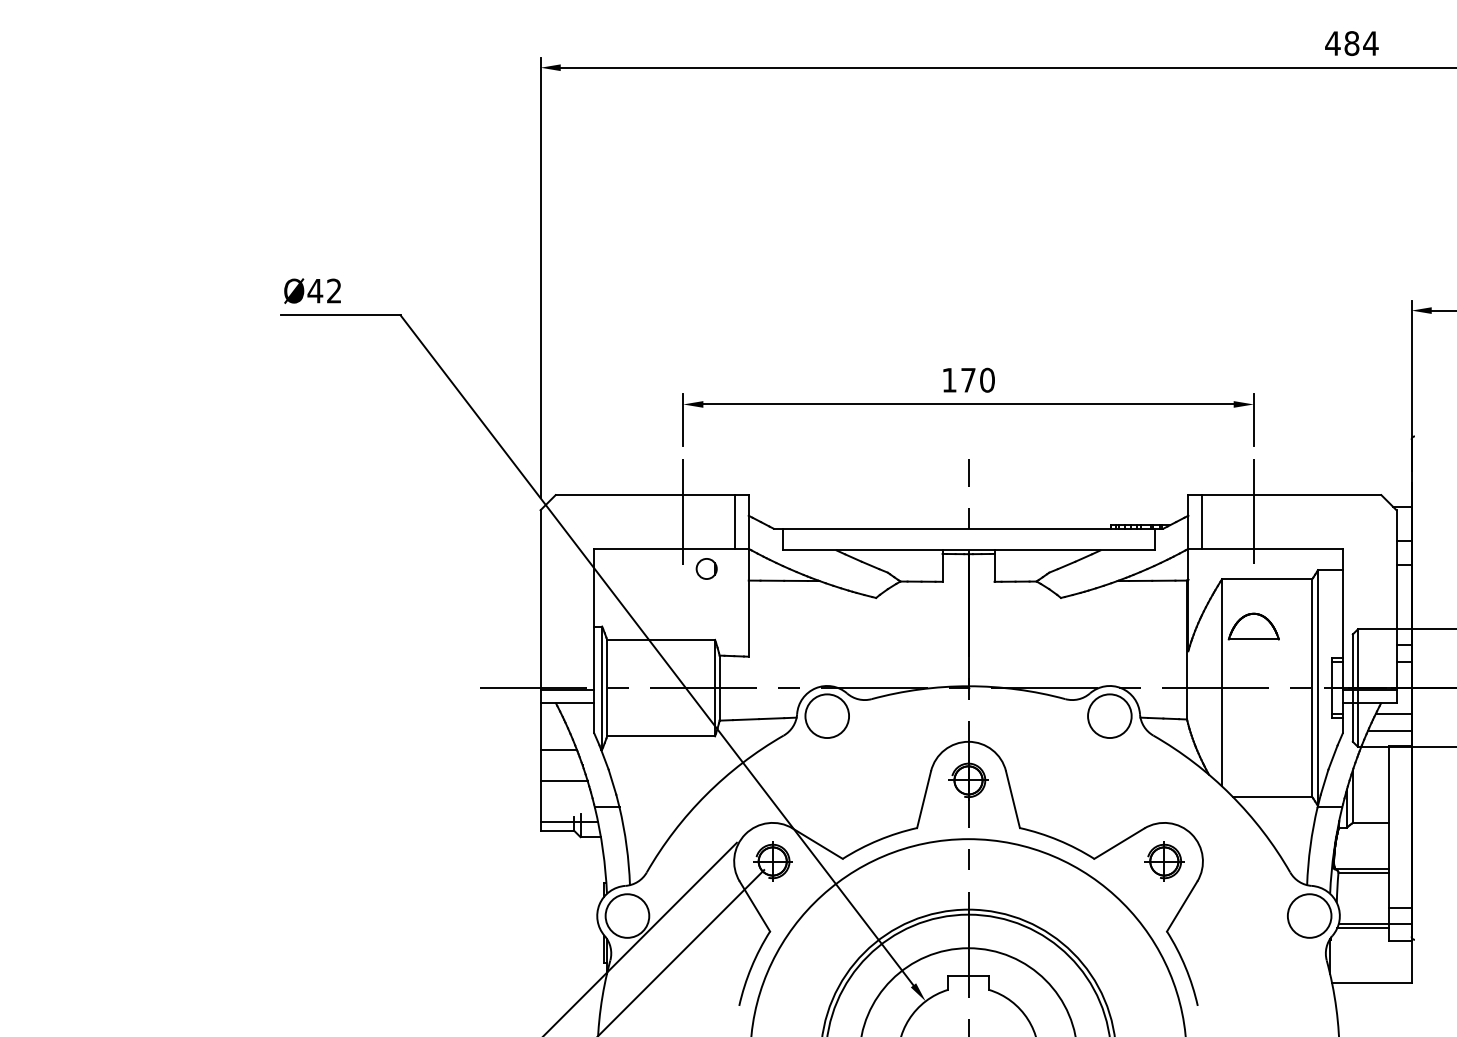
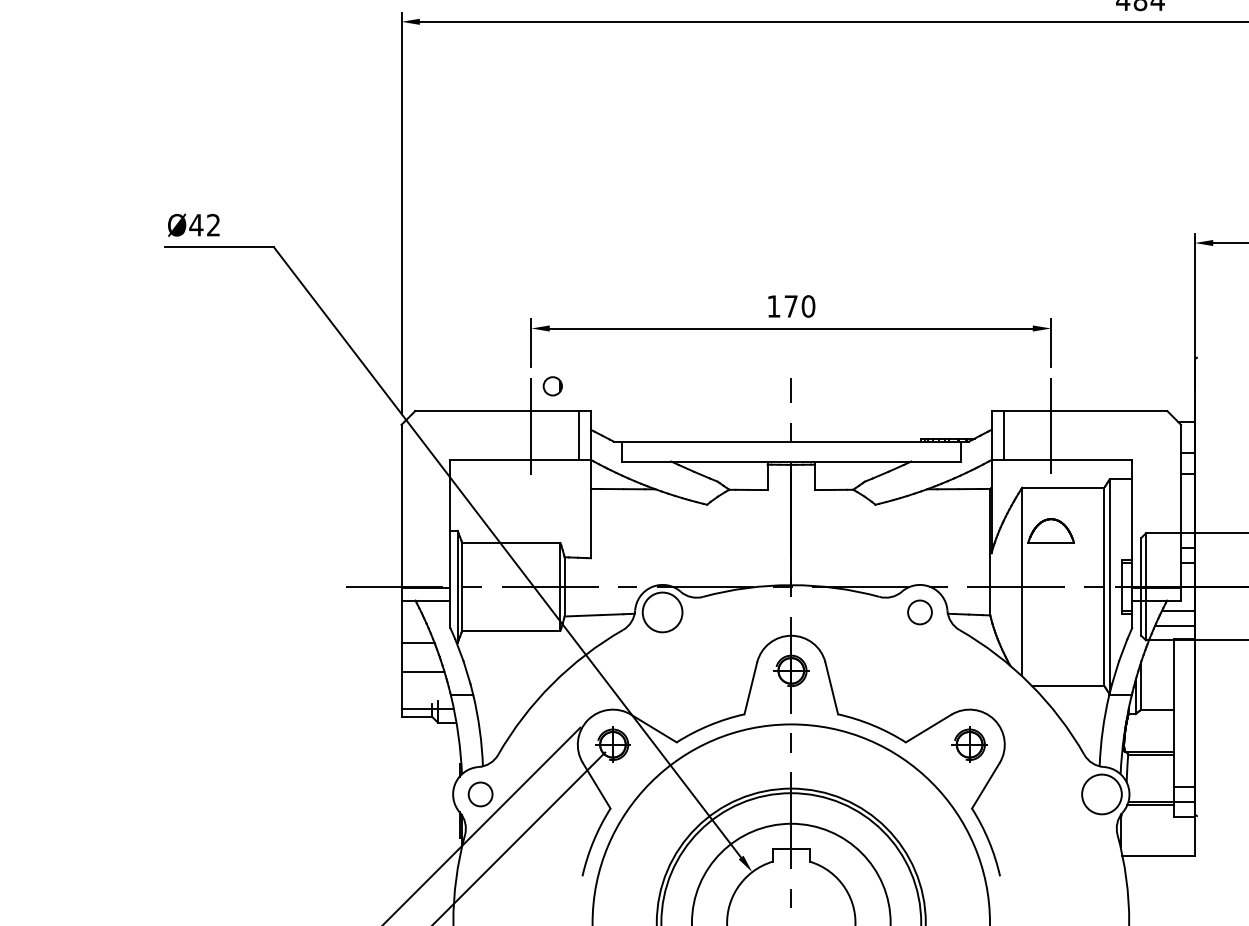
circle: (706, 568) -> (552, 385), moved
circle: (1109, 716) -> (919, 612), size x0.6
circle: (627, 915) -> (480, 793), size x0.6

